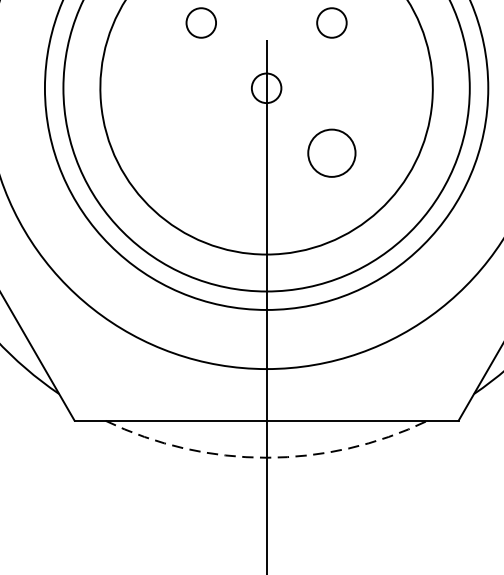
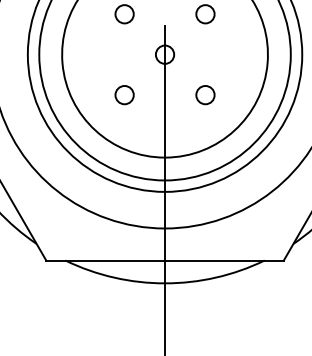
circle: (201, 154) -> (124, 95), added
circle: (331, 154) -> (205, 95), size x0.62
arc: (267, 457) -> (165, 283), dashed -> solid

